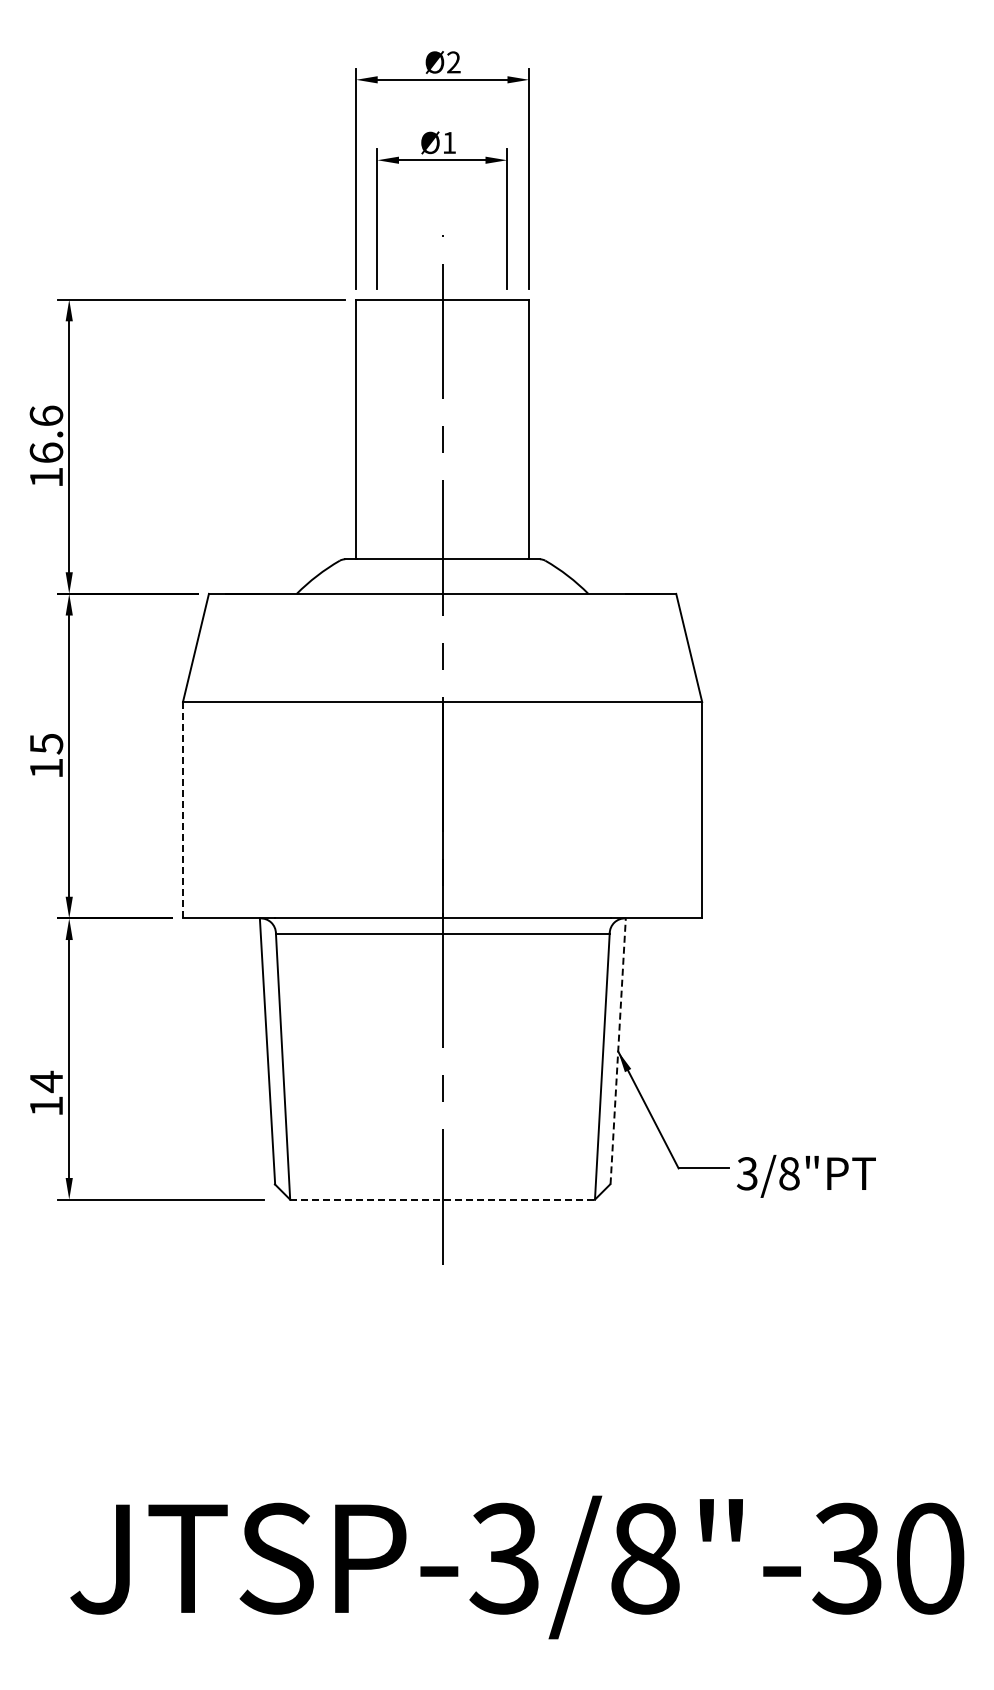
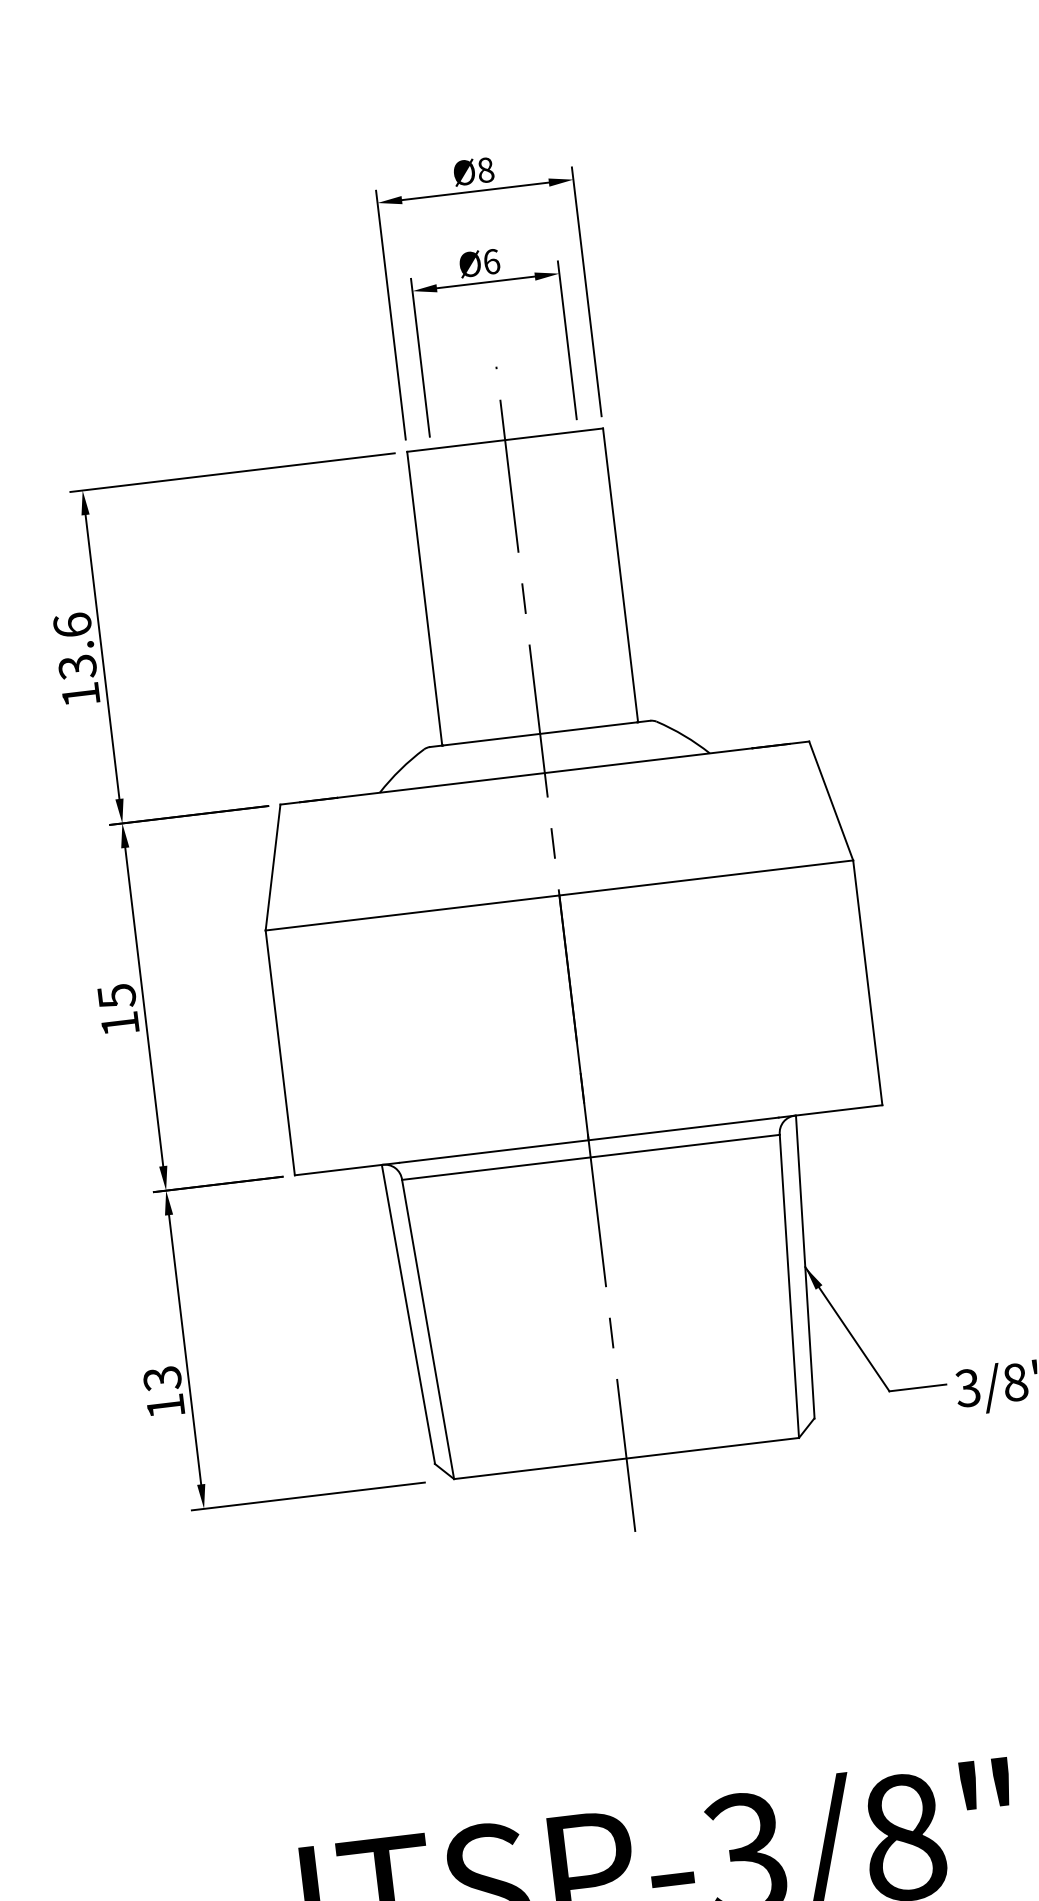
text: (453, 62) -> (485, 170), Ø2 -> Ø8
text: (449, 142) -> (491, 261), Ø1 -> Ø6
text: (46, 452) -> (77, 666), 16.6 -> 13.6
line: (182, 810) -> (279, 1053), dashed -> solid
line: (618, 1050) -> (805, 1266), dashed -> solid
text: (46, 1081) -> (162, 1378), 14 -> 13
line: (443, 1199) -> (627, 1458), dashed -> solid

